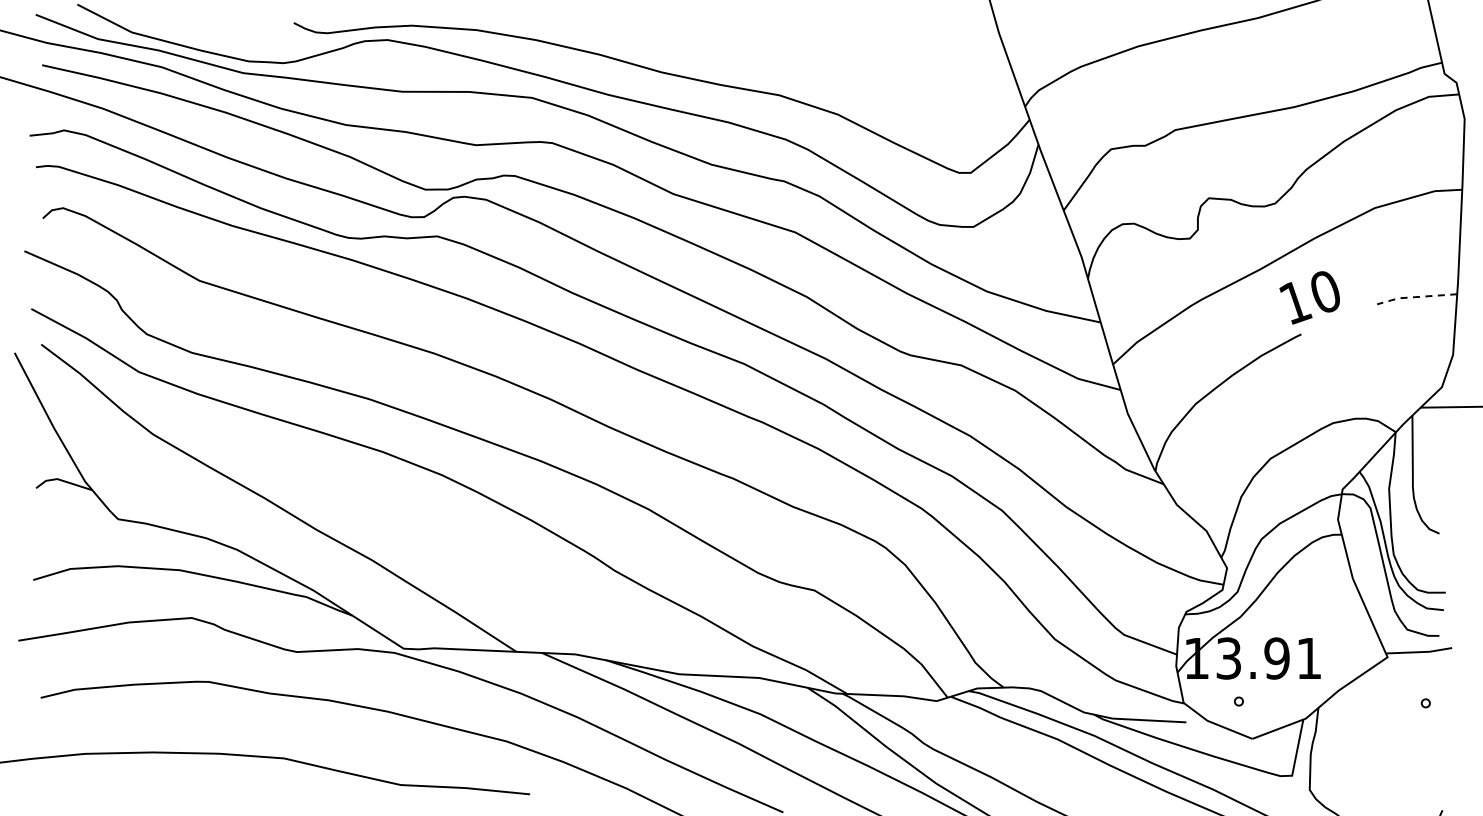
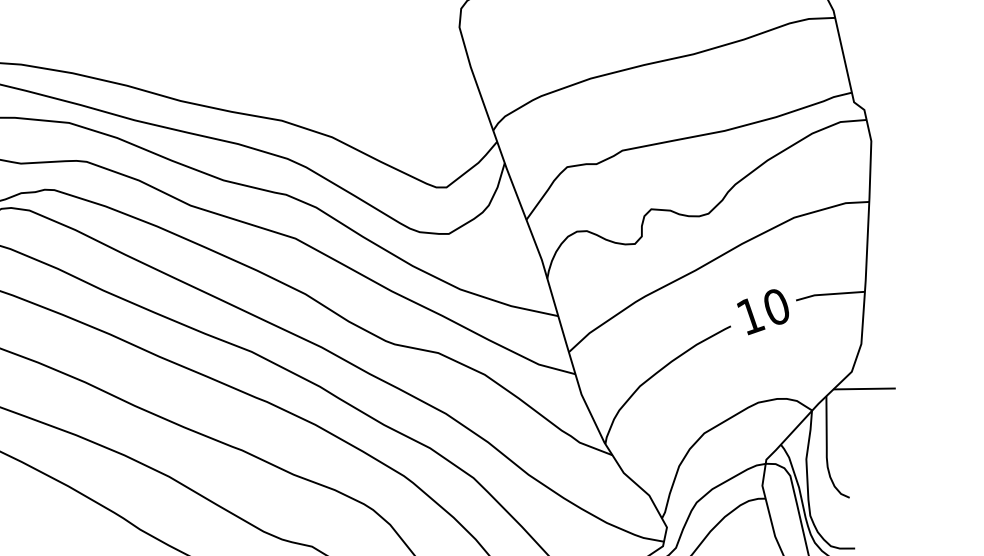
text: (1309, 297) -> (762, 311), moved
line: (1415, 297) -> (829, 294), dashed -> solid

